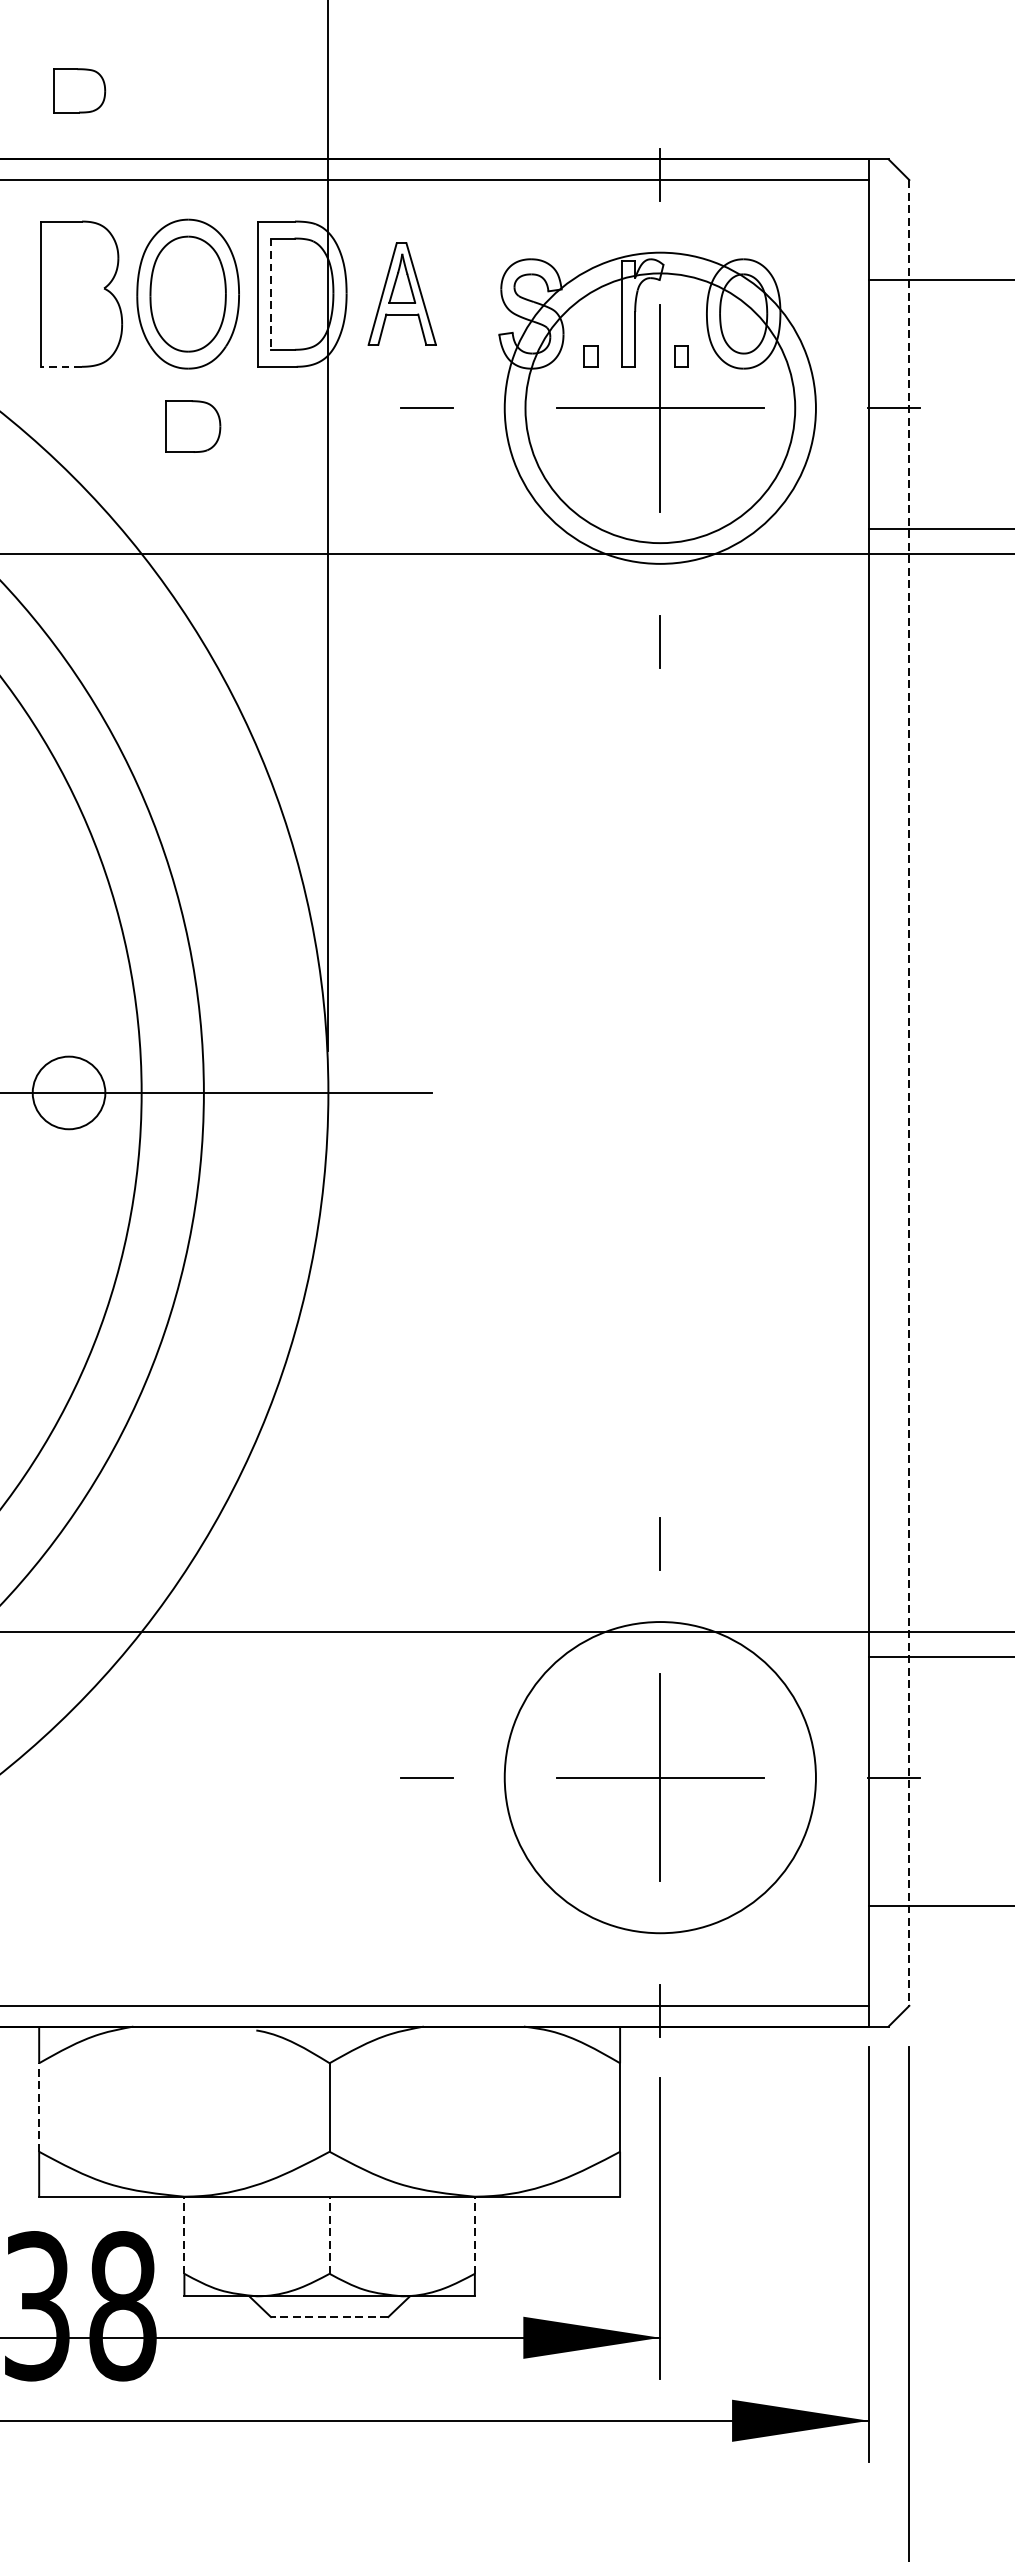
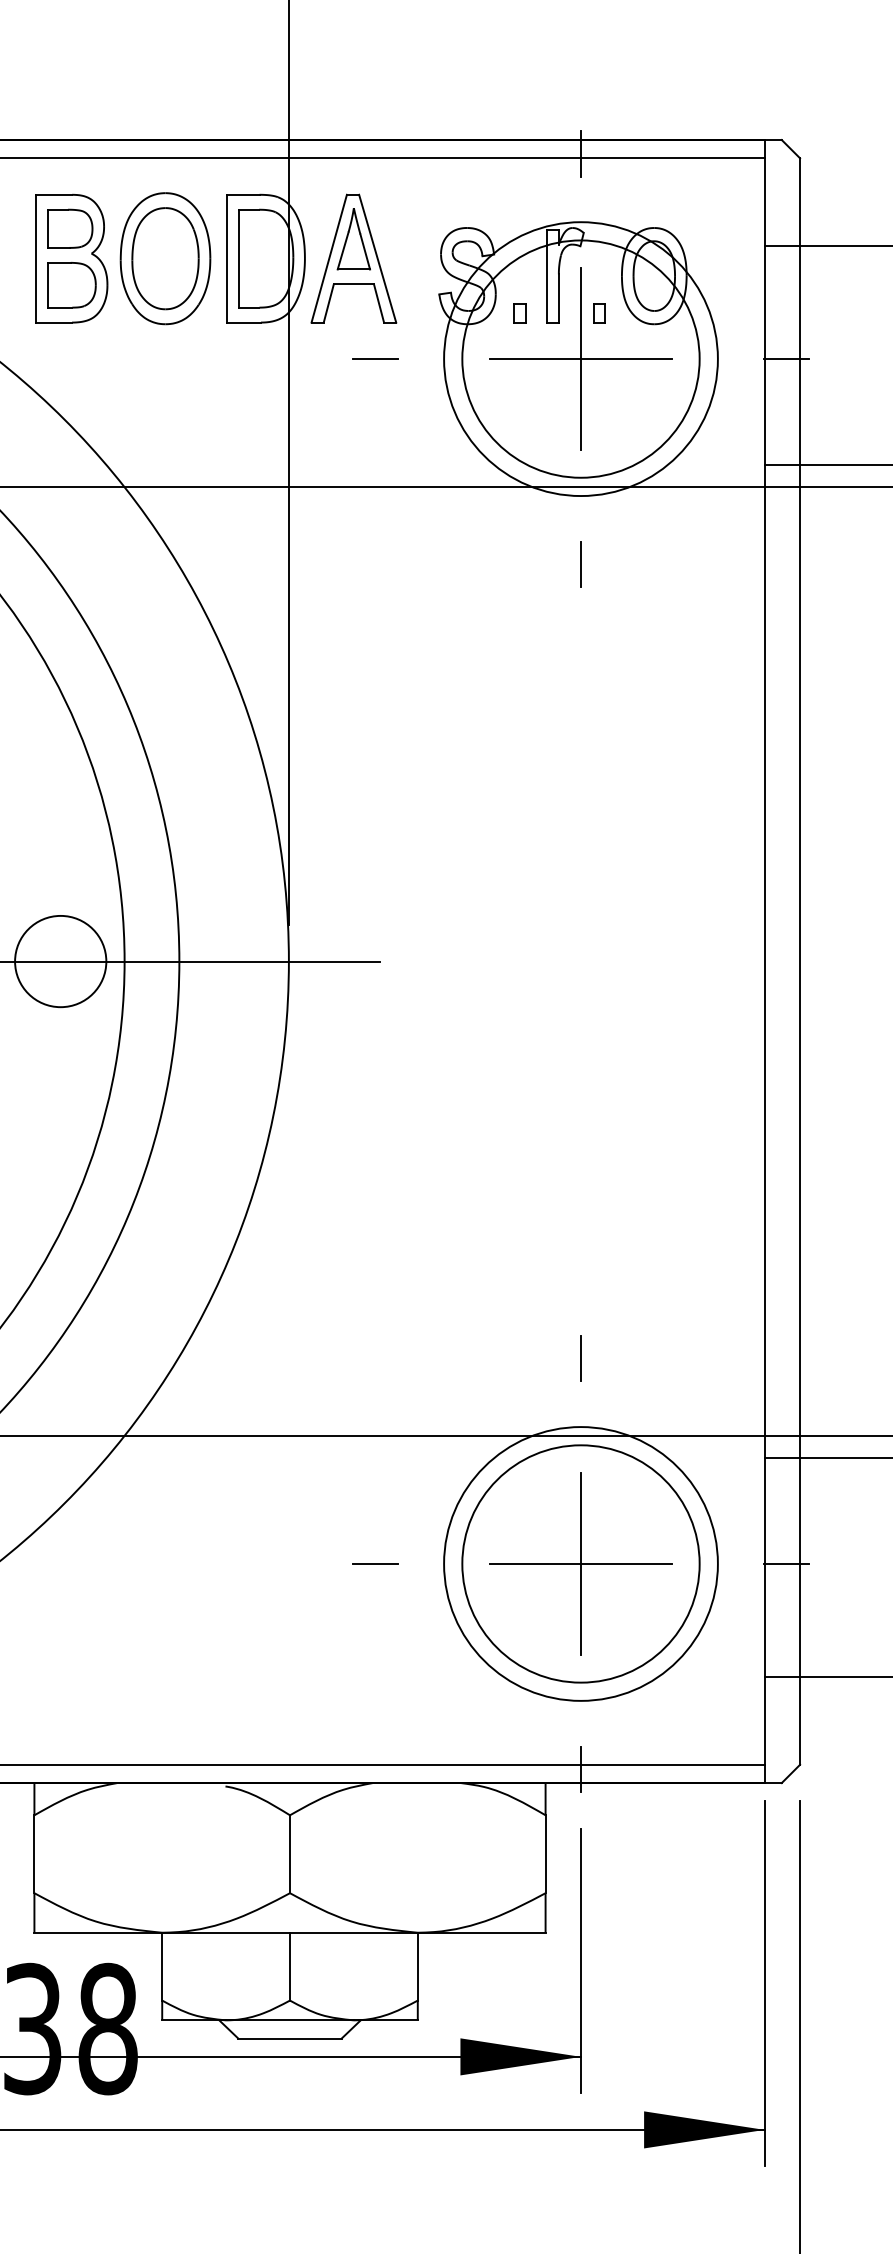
part: (80, 90) -> (70, 228), moved
line: (271, 293) -> (238, 258), dashed -> solid
part: (401, 293) -> (353, 258), size x1.43
line: (61, 366) -> (54, 322), dashed -> solid
part: (192, 426) -> (71, 285), moved
circle: (68, 1092) -> (60, 961), size x1.43
line: (909, 1094) -> (800, 962), dashed -> solid
circle: (659, 1777) -> (580, 1563), added
line: (39, 2107) -> (34, 1854), dashed -> solid
line: (184, 2235) -> (162, 1966), dashed -> solid
line: (330, 2235) -> (290, 1966), dashed -> solid
line: (474, 2235) -> (417, 1966), dashed -> solid
line: (330, 2316) -> (290, 2038), dashed -> solid

